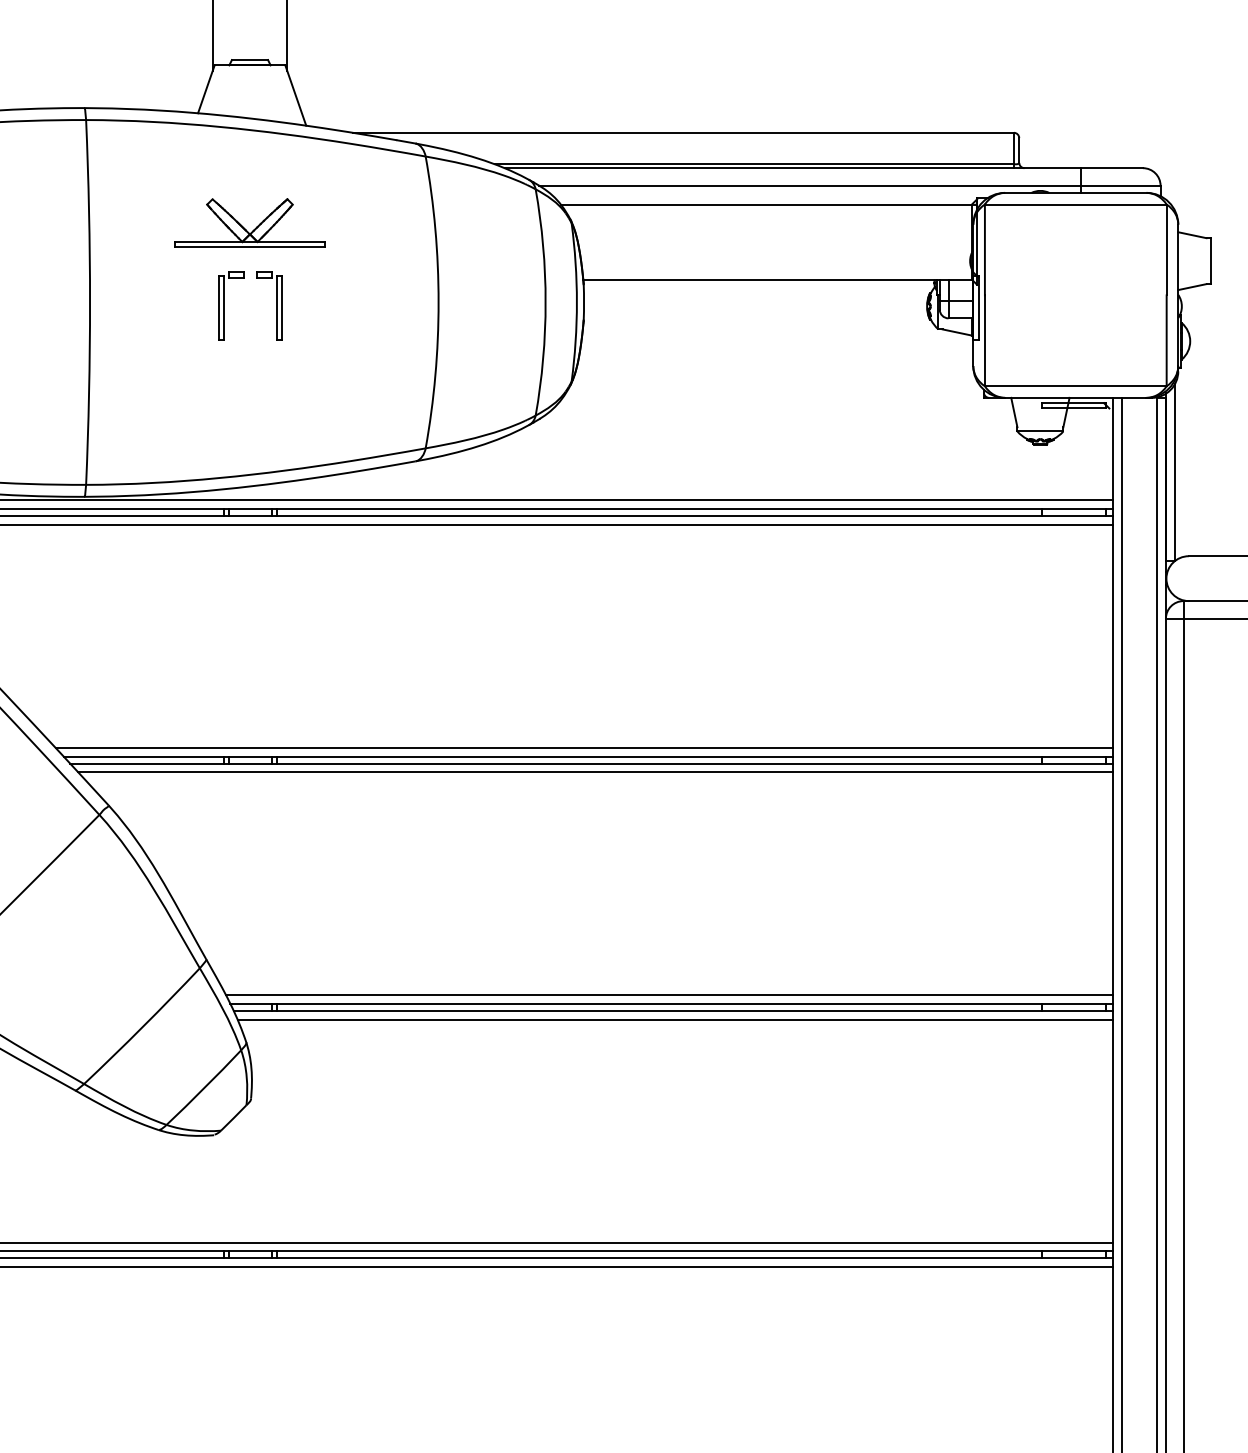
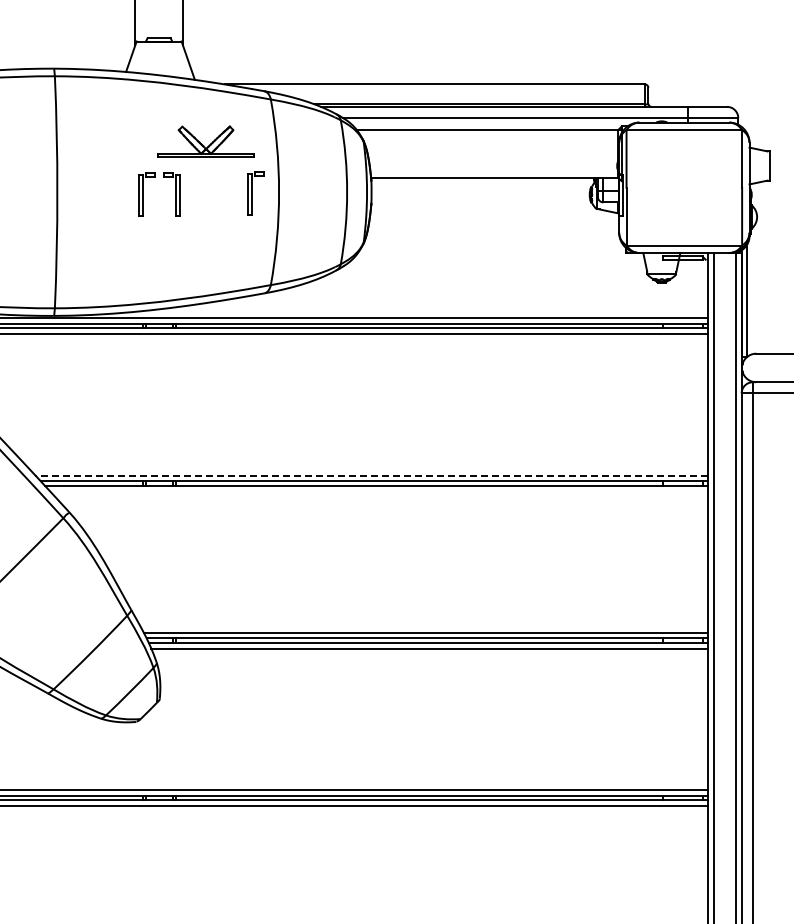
part: (249, 222) -> (205, 141), moved
part: (401, 304) -> (255, 193), added
line: (583, 747) -> (371, 475), solid -> dashed
line: (594, 772) -> (378, 491), removed

